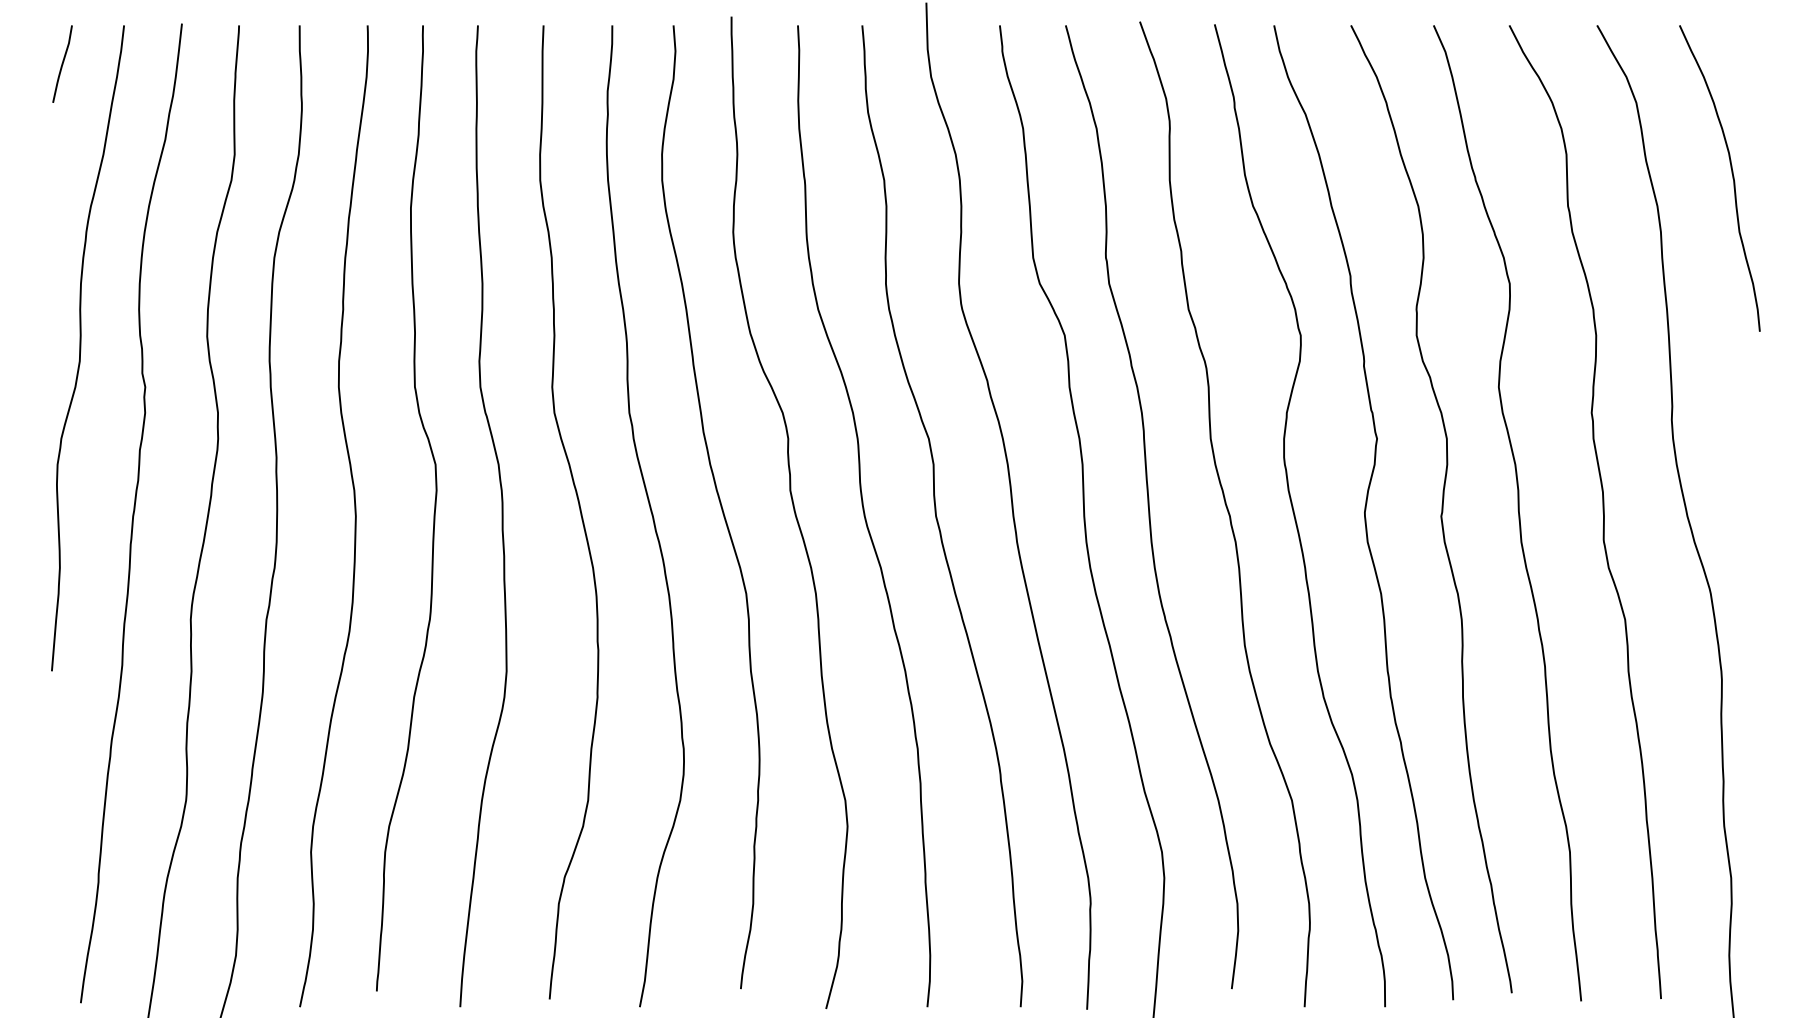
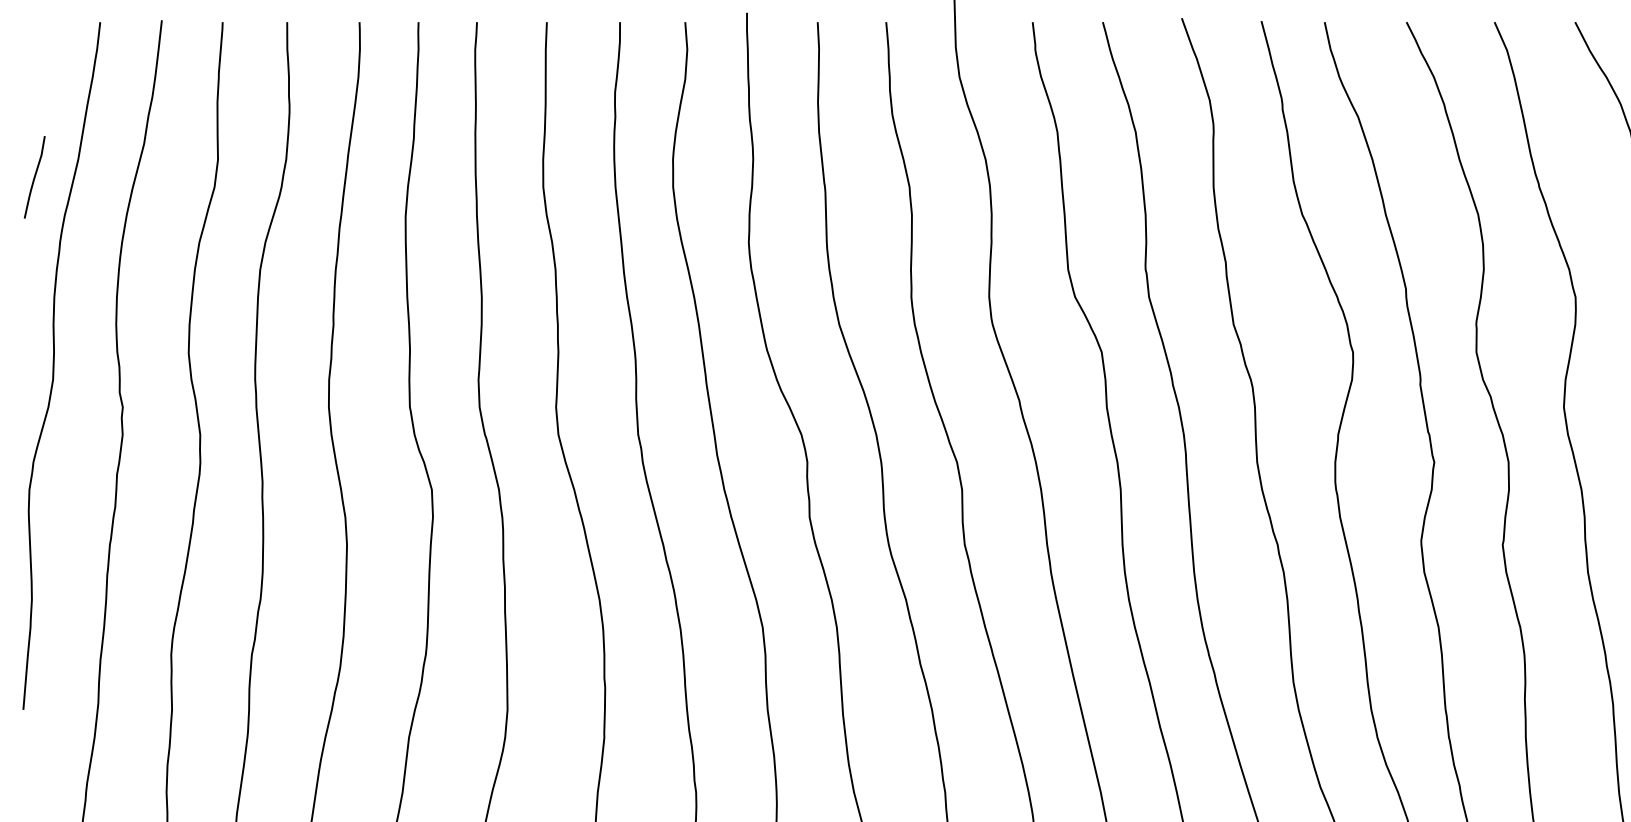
curve: (62, 63) -> (34, 176), moved

